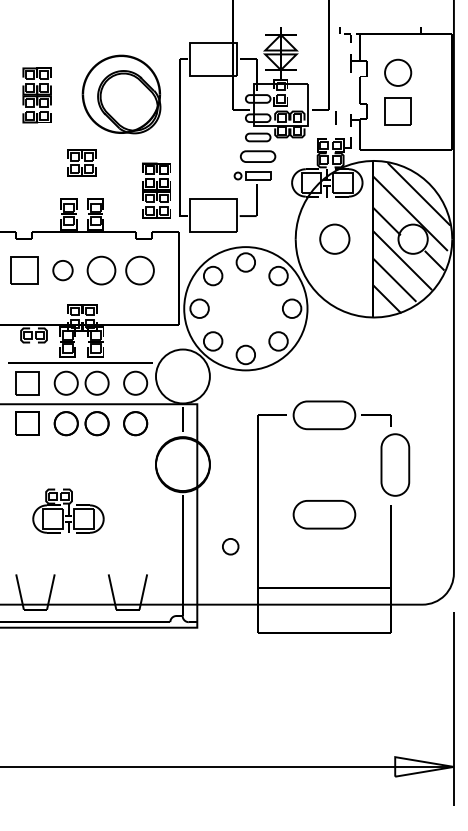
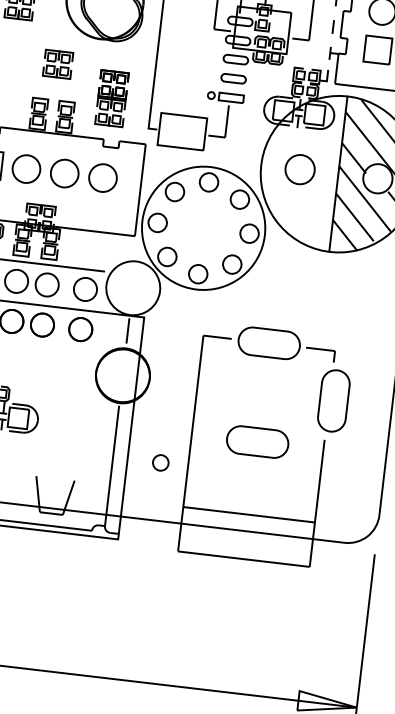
line: (335, 117) -> (332, 26), moved
part: (258, 156) -> (233, 78), size x0.71
part: (156, 190) -> (111, 98), moved
circle: (62, 270) -> (25, 168), size x1.43

